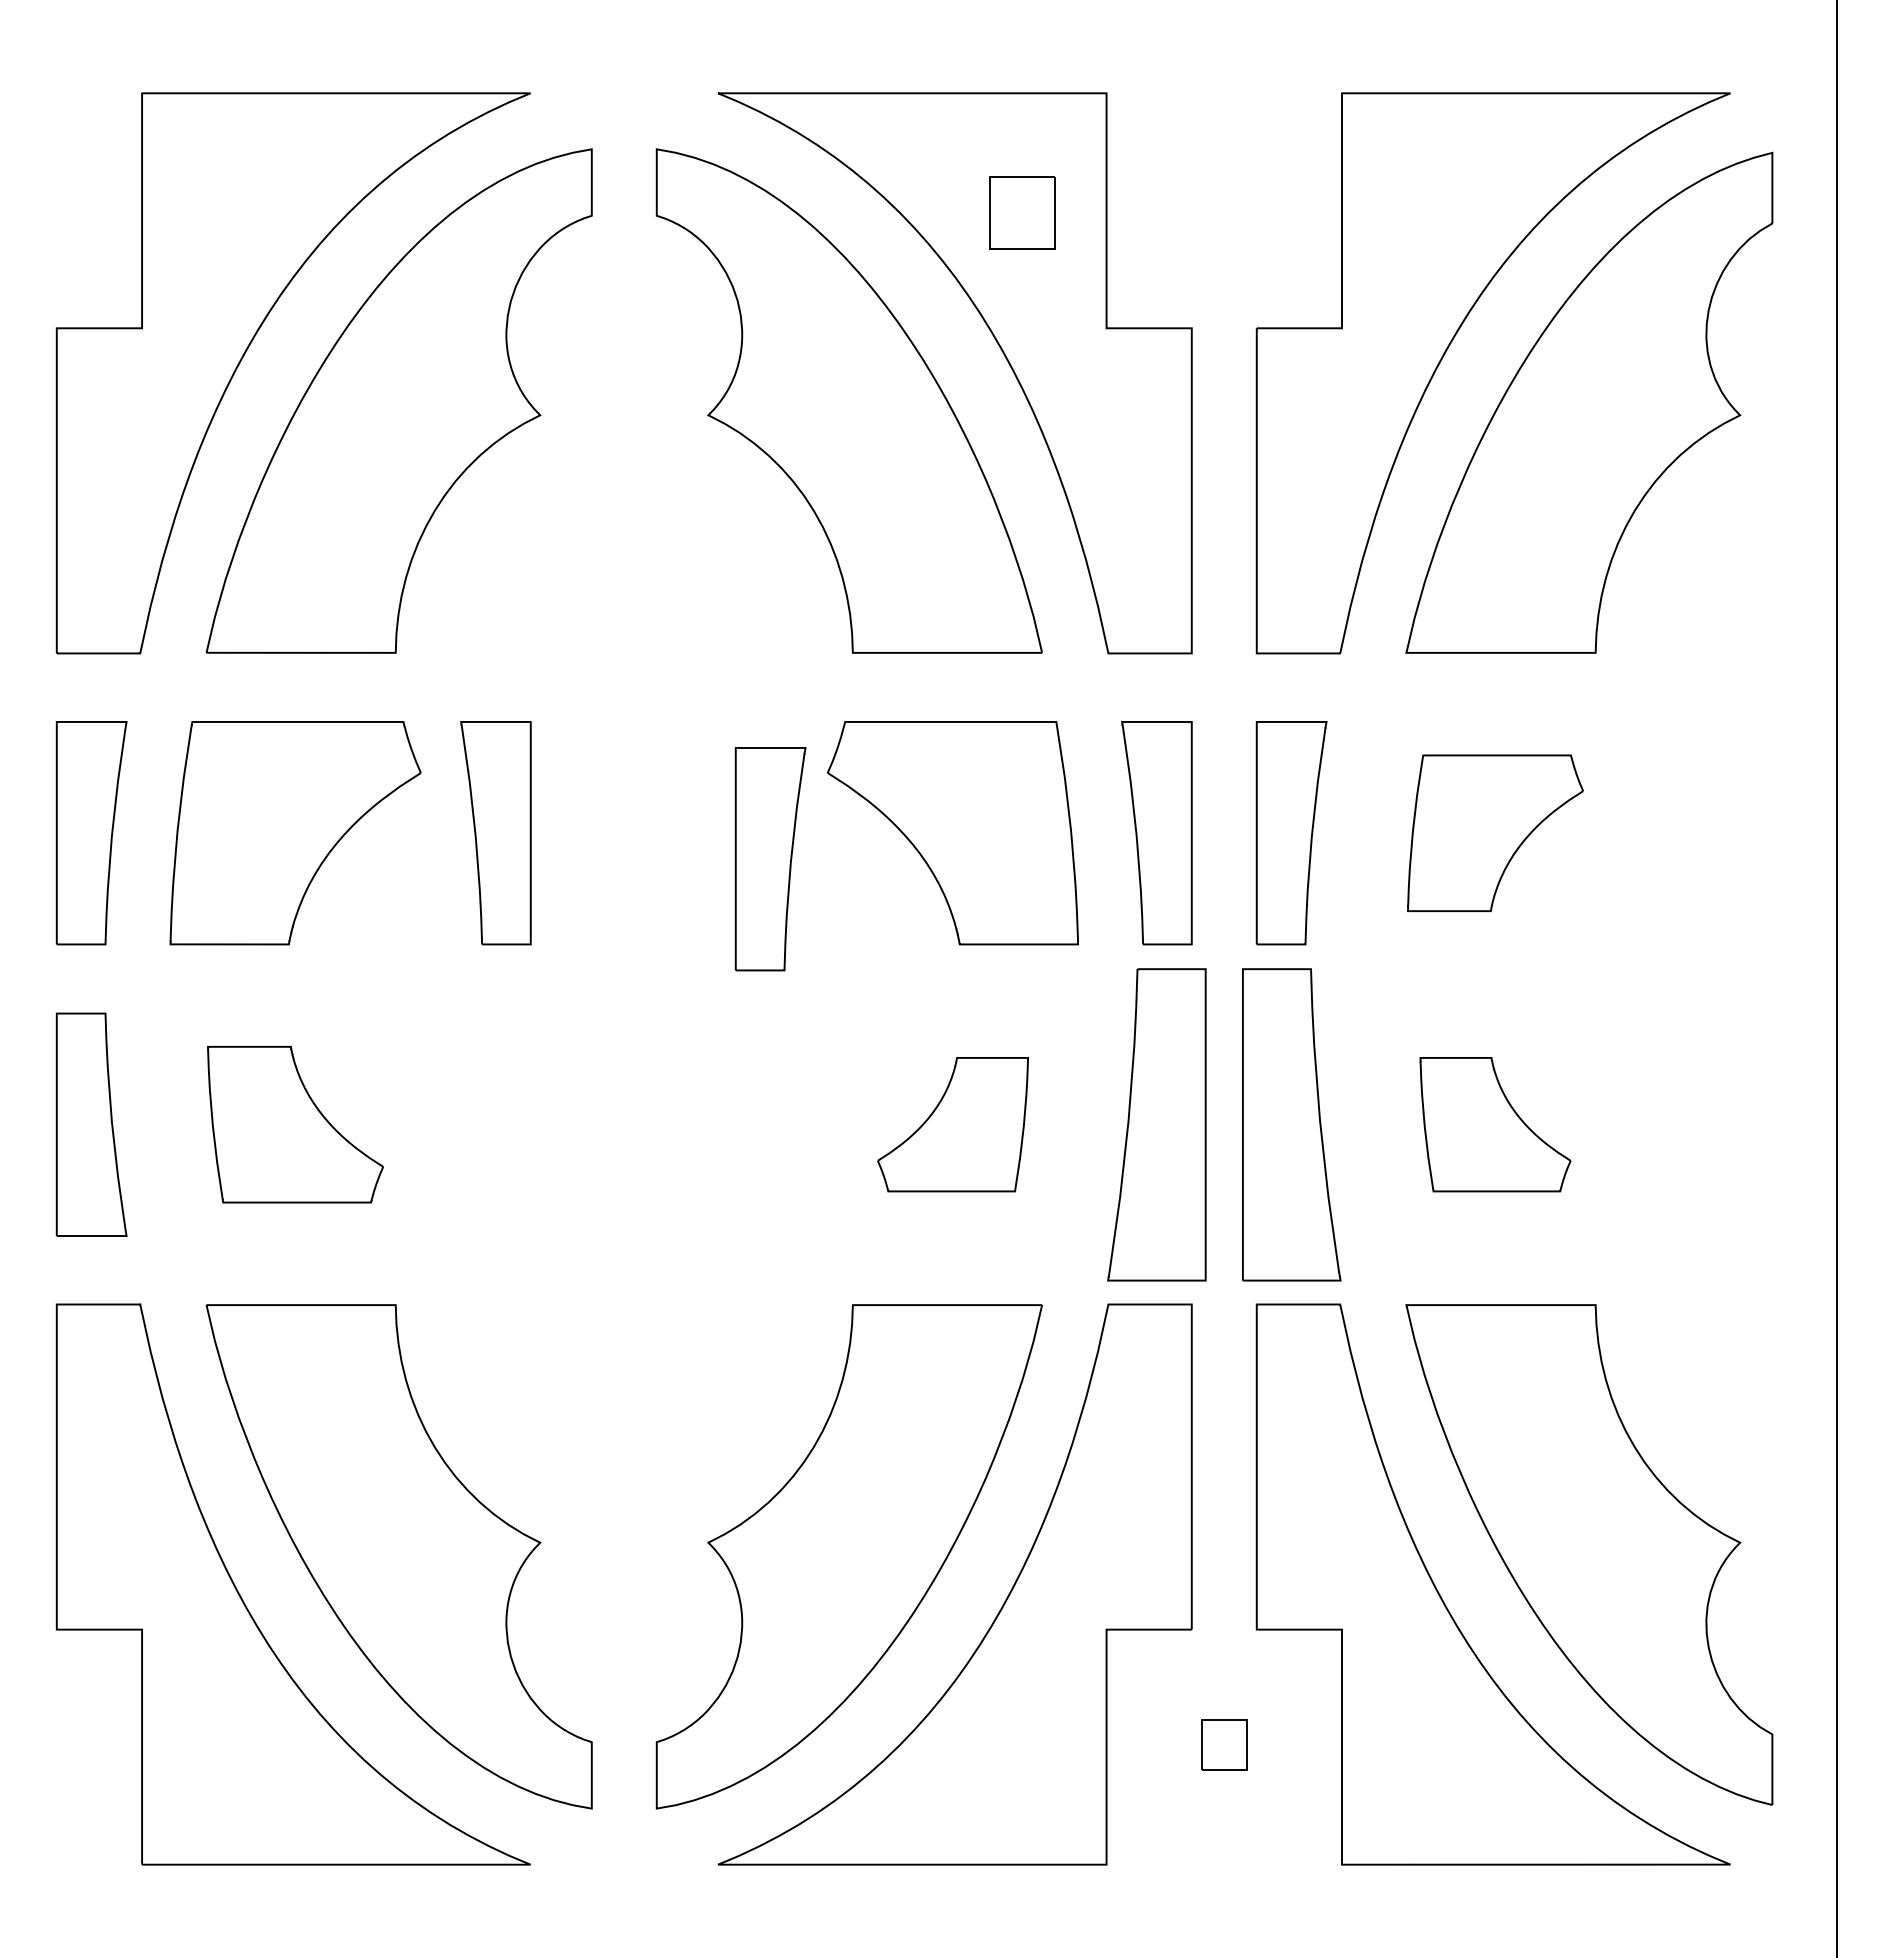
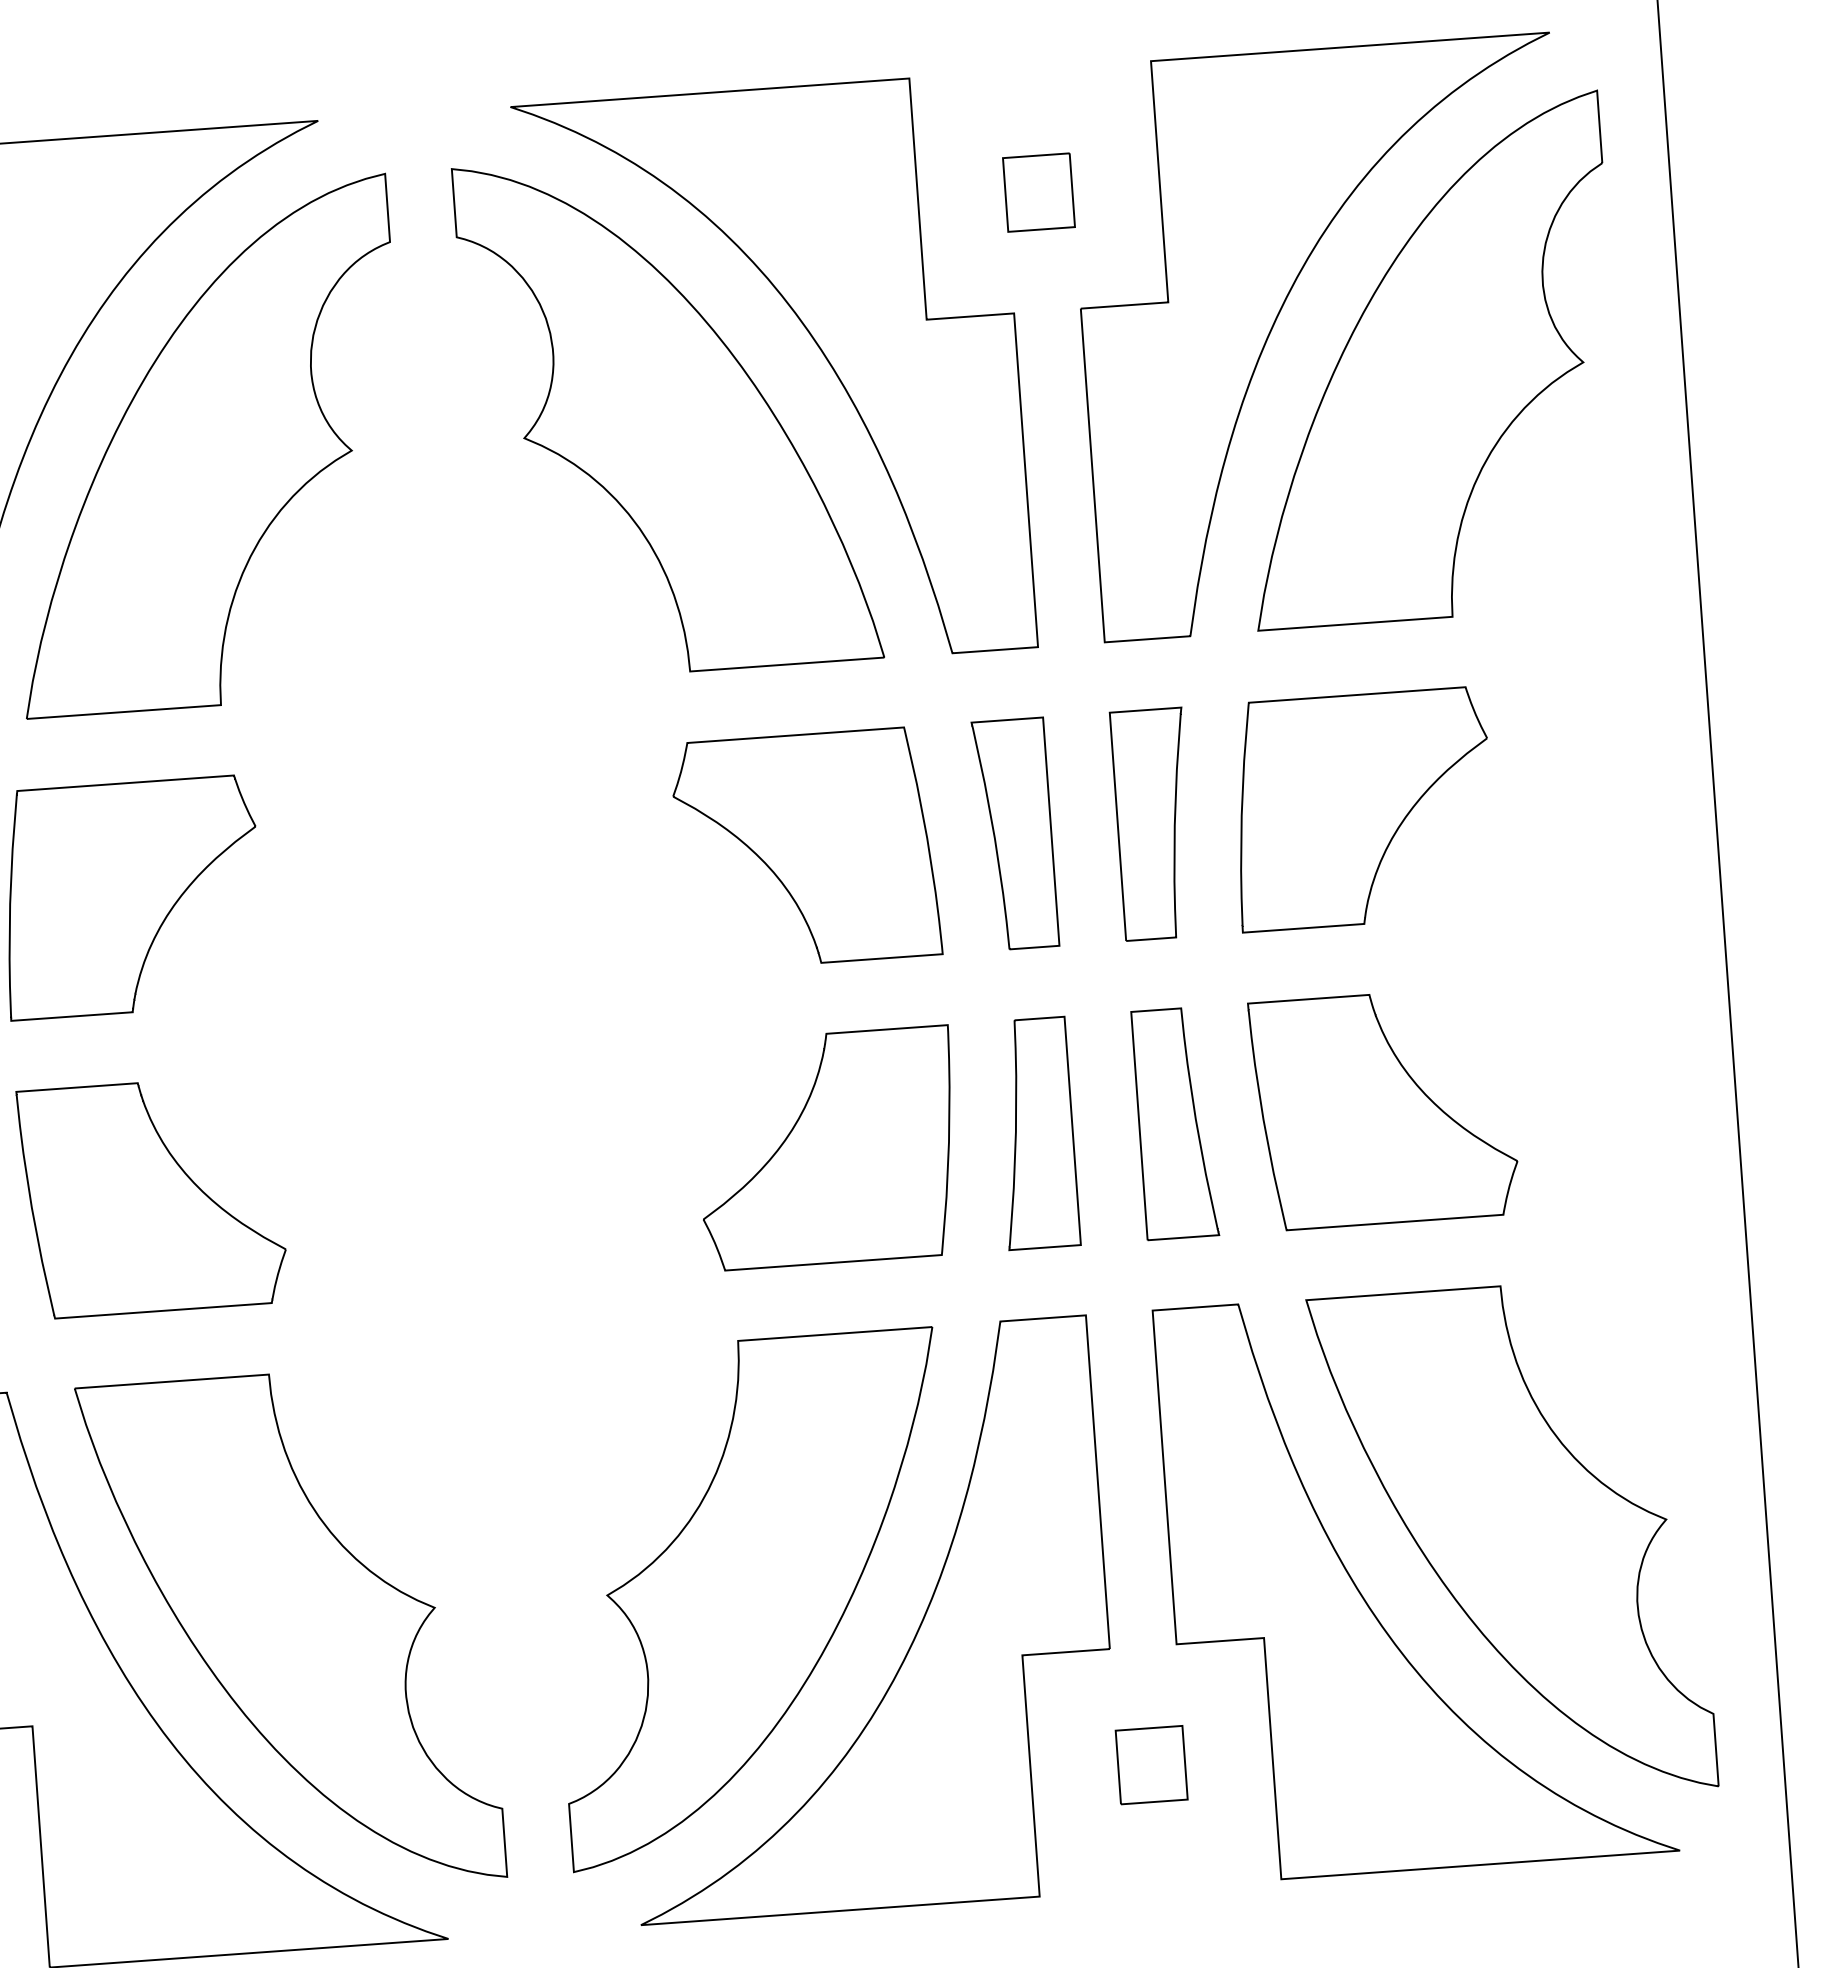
part: (1022, 212) -> (1039, 192), moved
part: (495, 833) -> (336, 883), removed
part: (1495, 833) -> (1363, 809), size x1.43
part: (770, 859) -> (620, 889), removed
part: (295, 1124) -> (152, 1196), size x1.43
part: (952, 1124) -> (827, 1148), size x1.67
part: (1156, 1124) -> (1036, 1133), size x0.71
part: (1291, 1124) -> (1175, 1123), size x0.71
part: (1495, 1124) -> (1384, 1108), size x1.67
part: (1224, 1744) -> (1151, 1764), size x1.43

